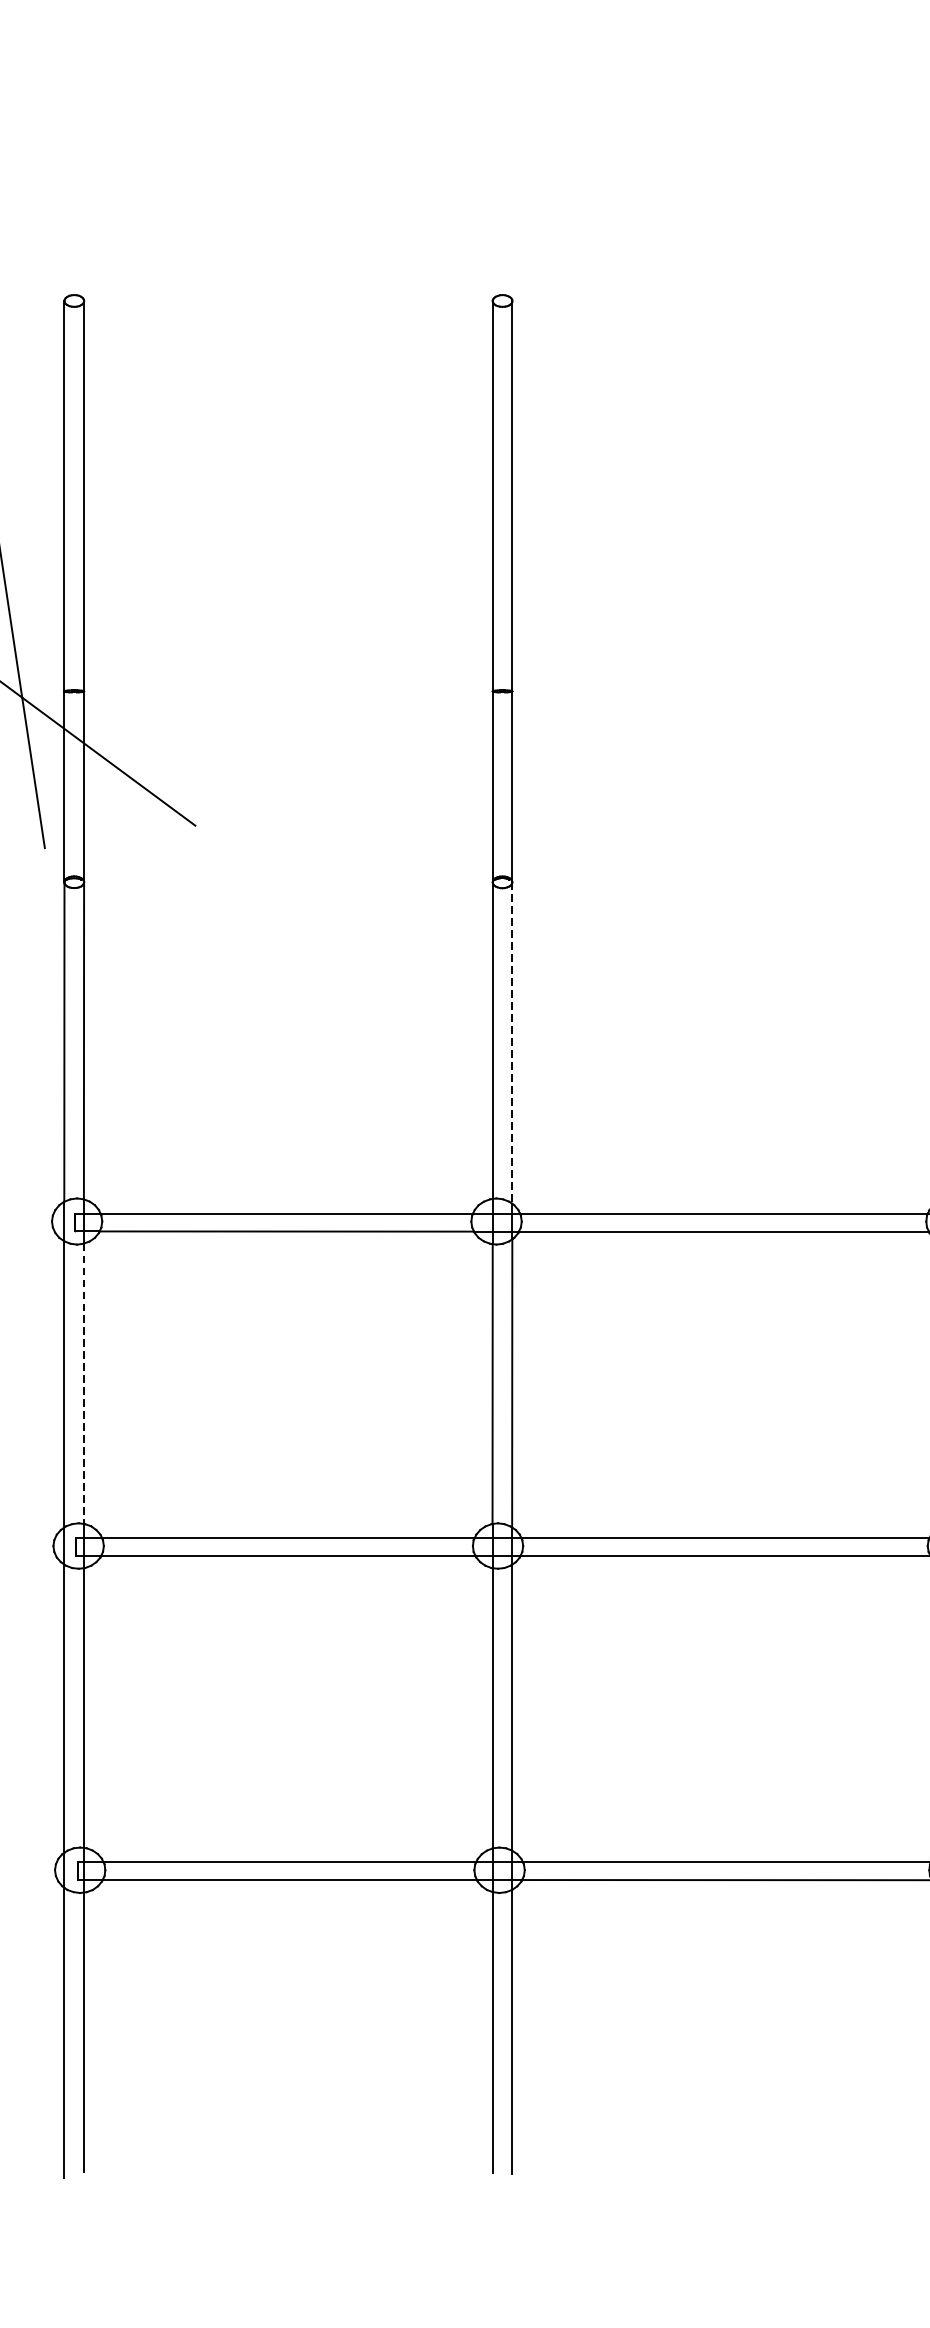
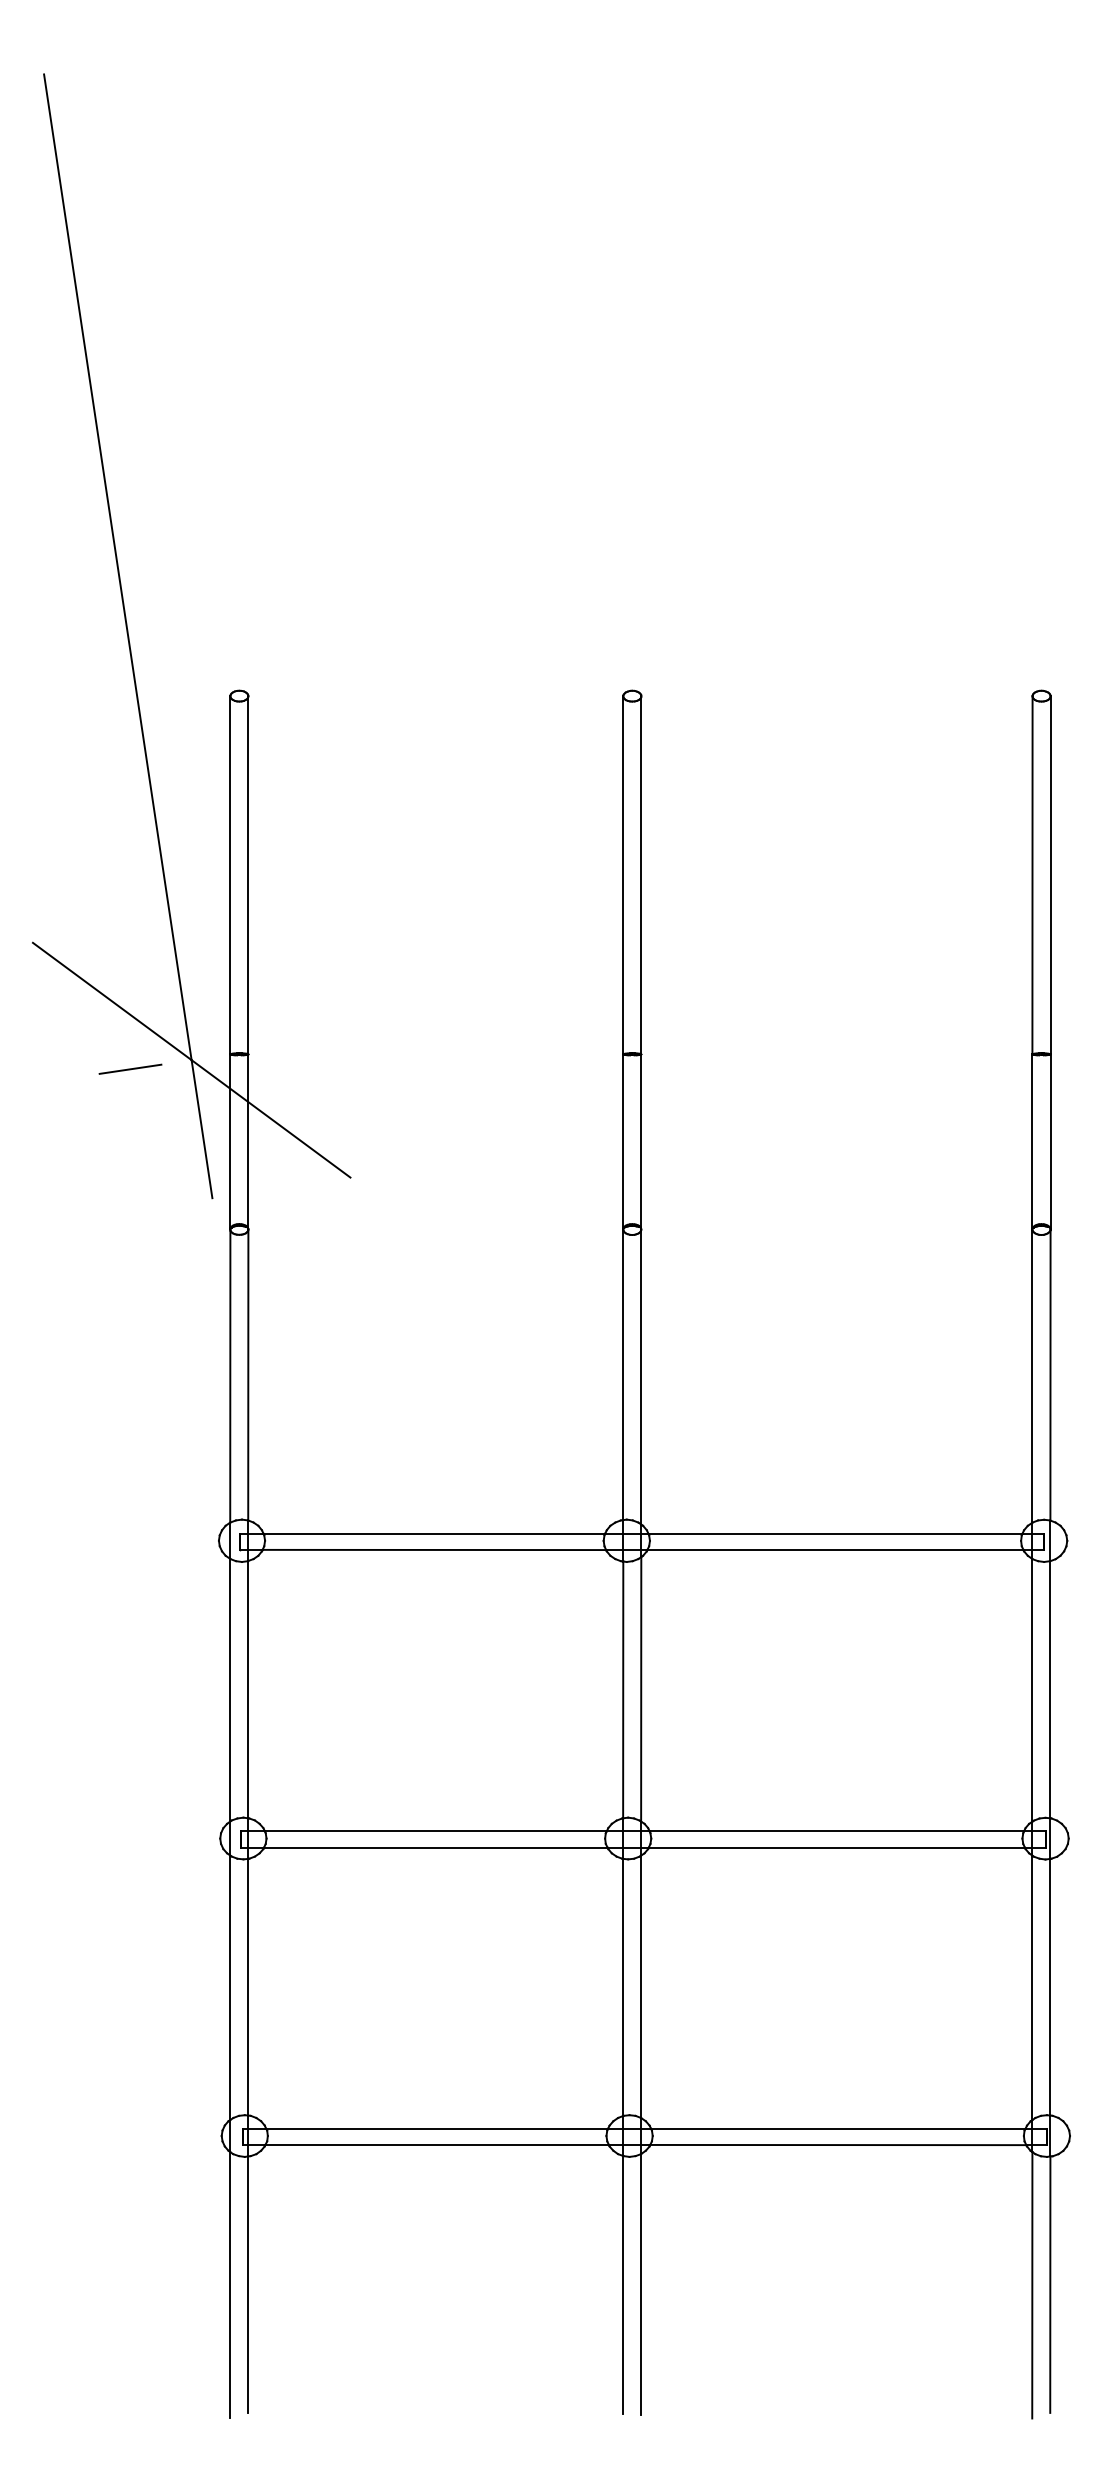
line: (512, 1043) -> (641, 1377), dashed -> solid
line: (84, 1383) -> (248, 1689), dashed -> solid

